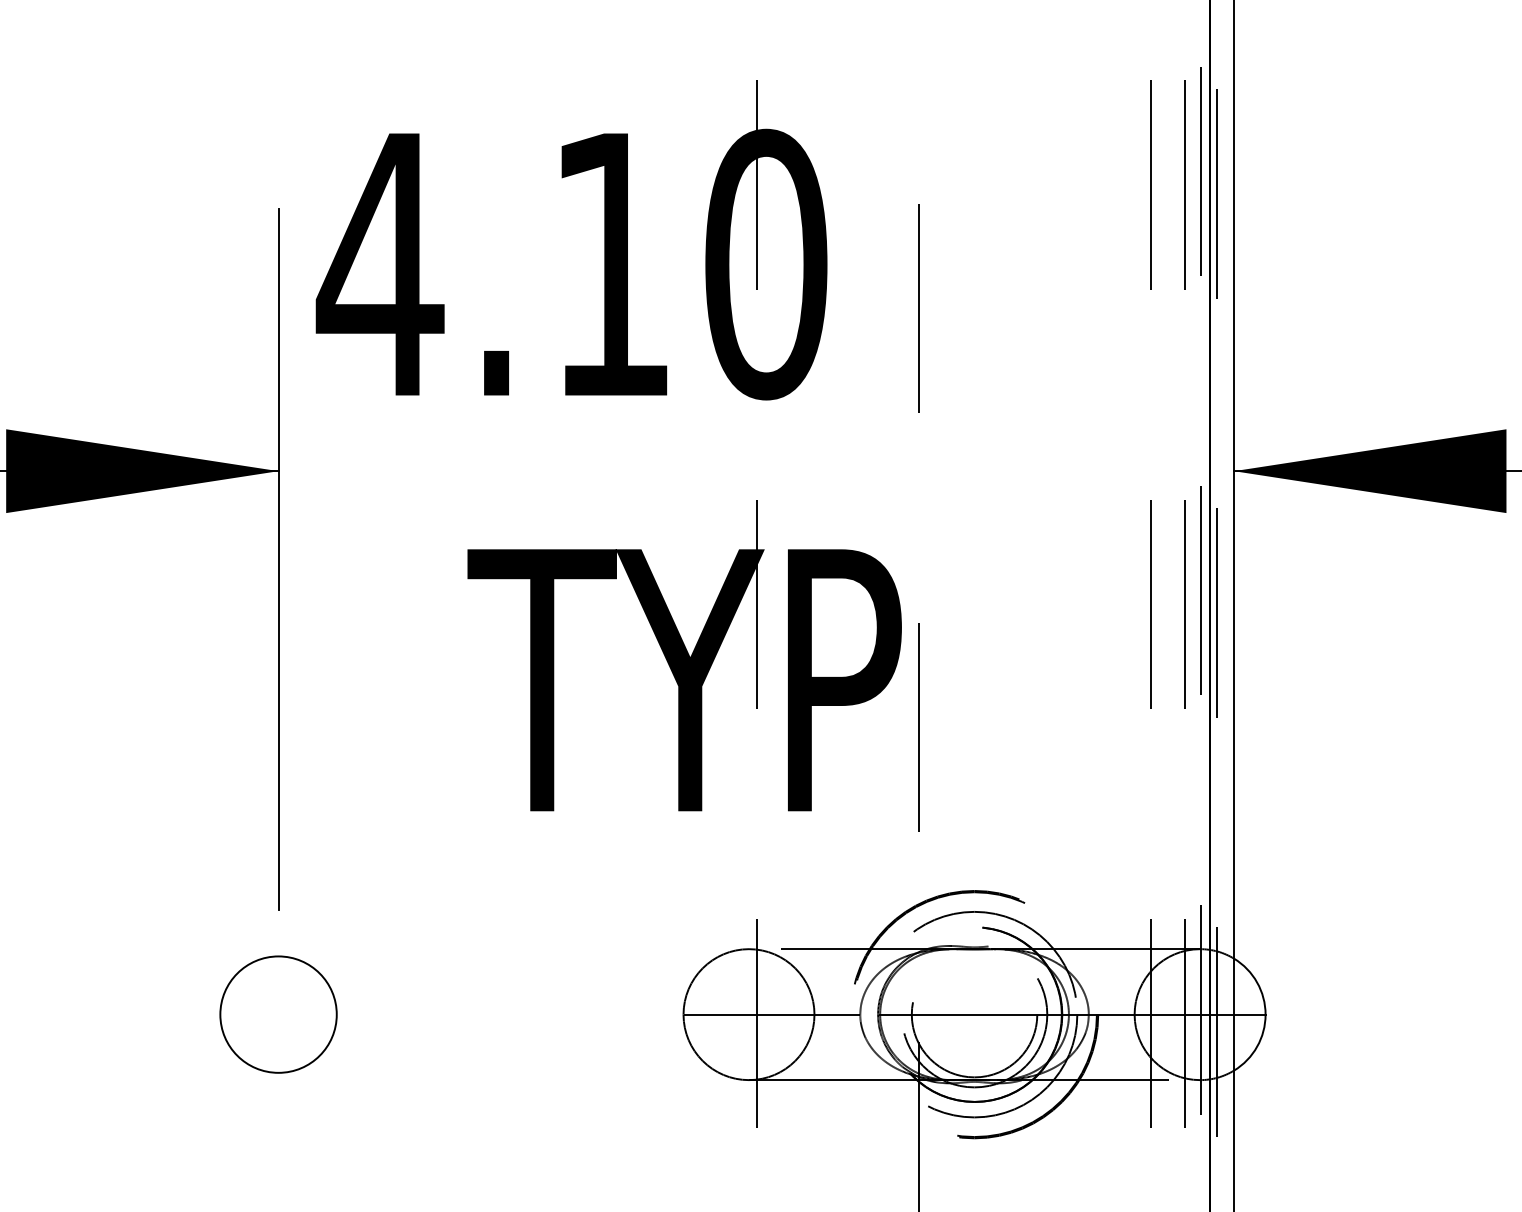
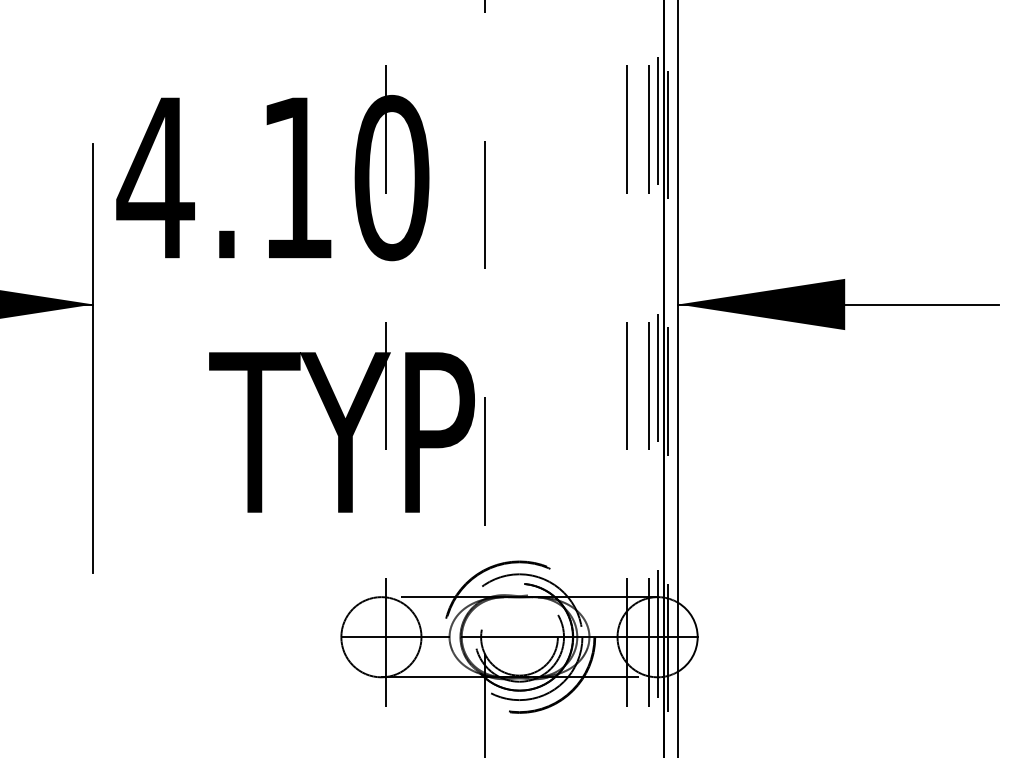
circle: (277, 1013) -> (92, 636), removed

